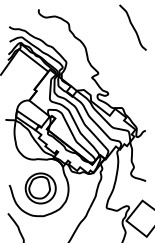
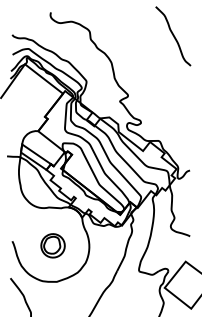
part: (40, 188) -> (52, 245), size x0.6

